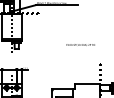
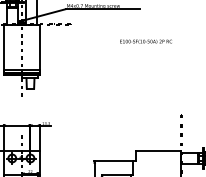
text: (80, 44) -> (145, 40), moved

